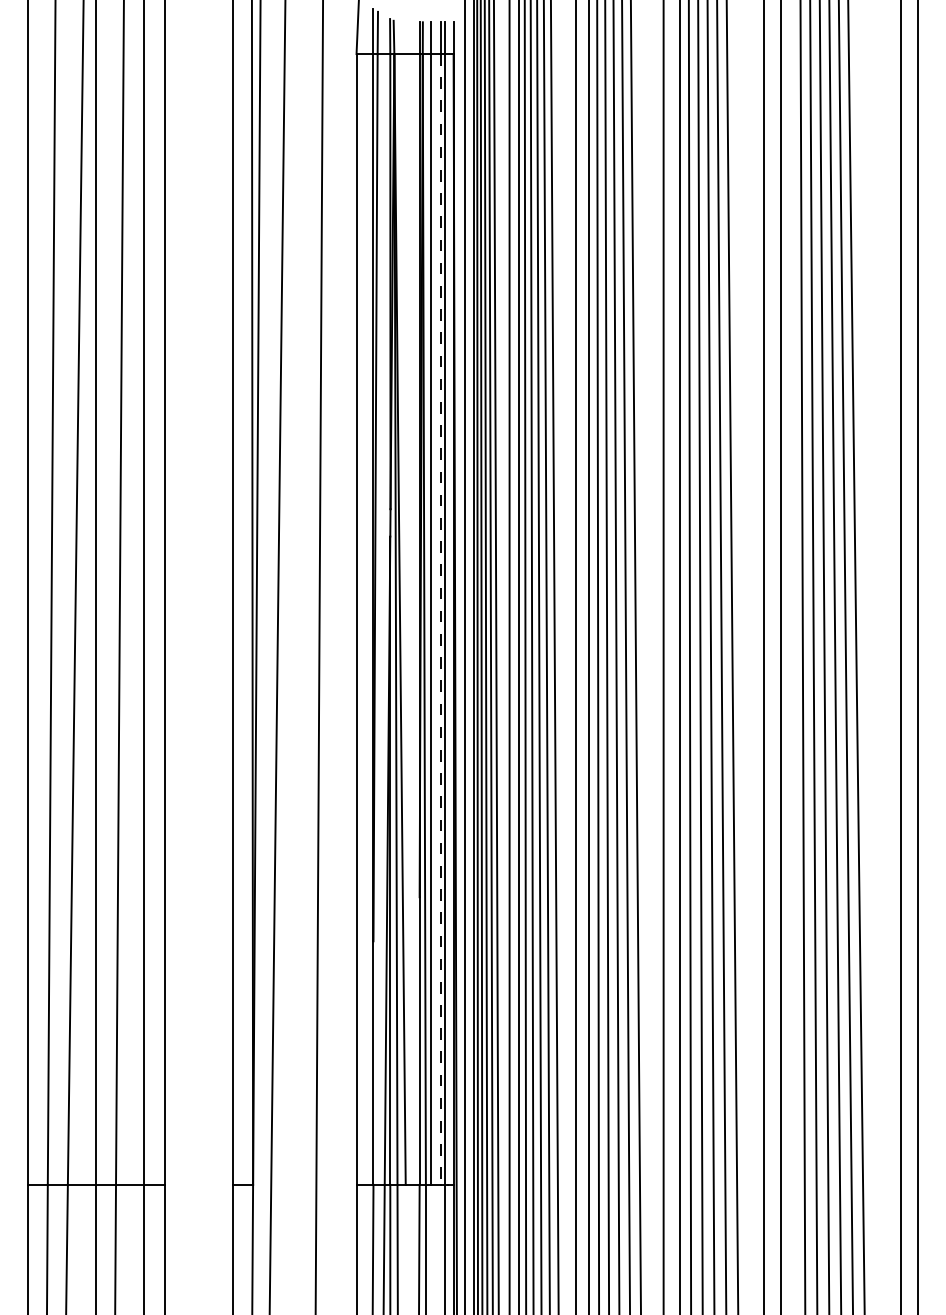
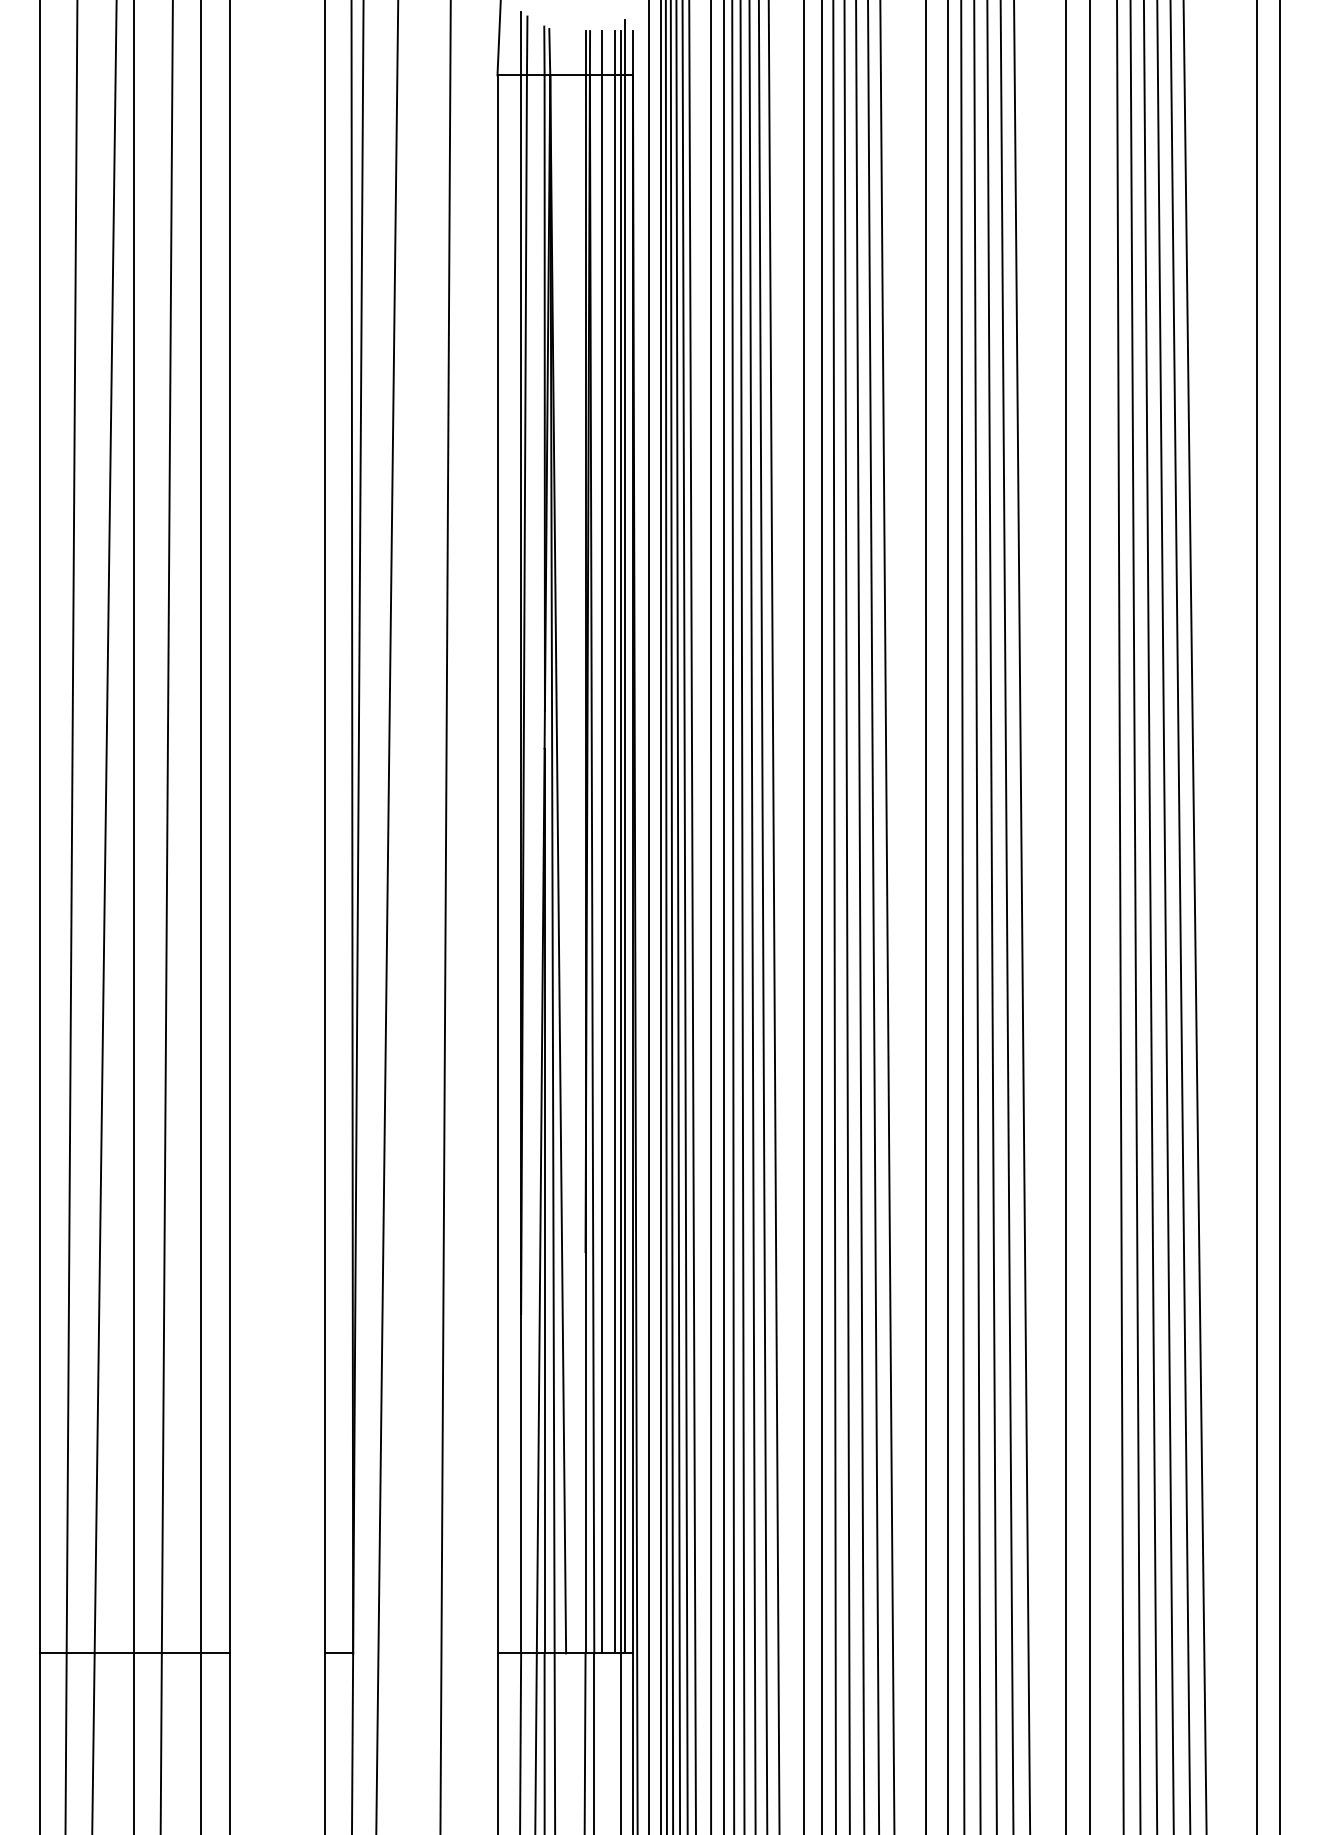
line: (448, 599) -> (625, 836), added
line: (441, 619) -> (615, 864), dashed -> solid

